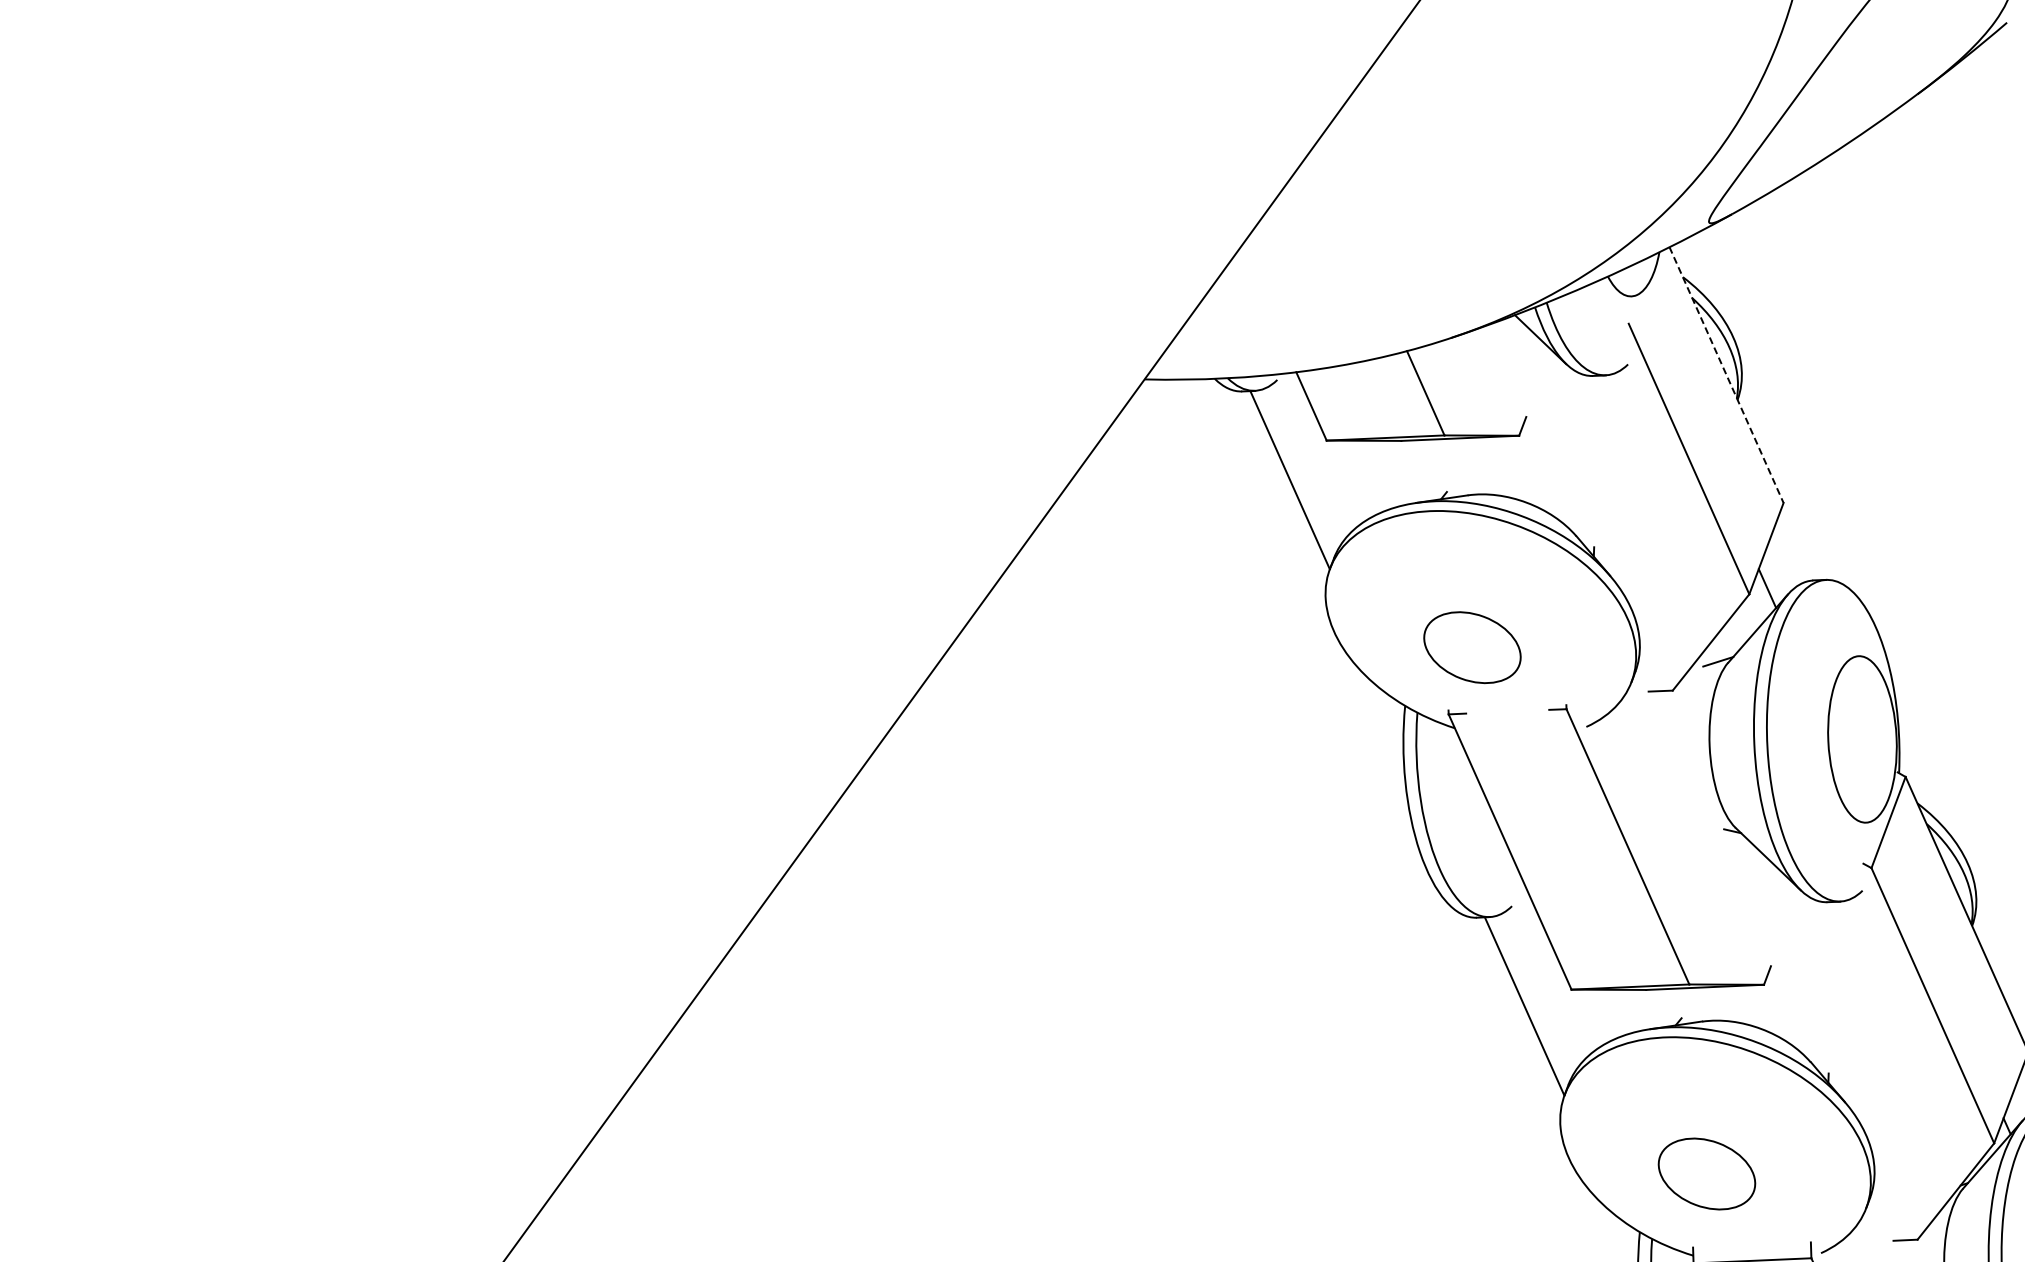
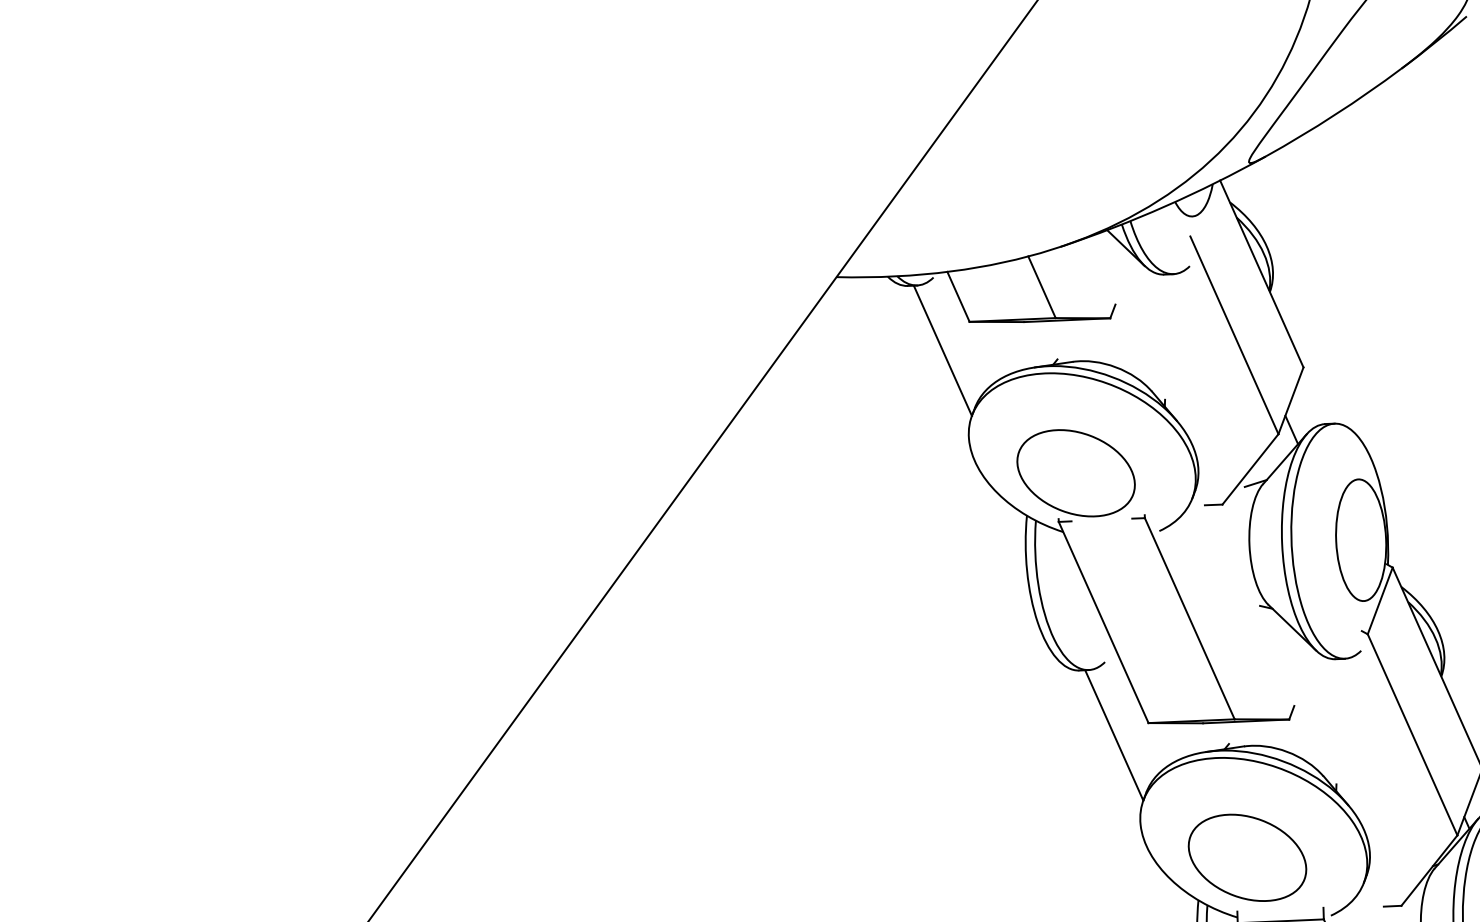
line: (1726, 375) -> (1261, 274), dashed -> solid
part: (1472, 647) -> (1076, 473), size x1.67
part: (1706, 1173) -> (1247, 857), size x1.67

